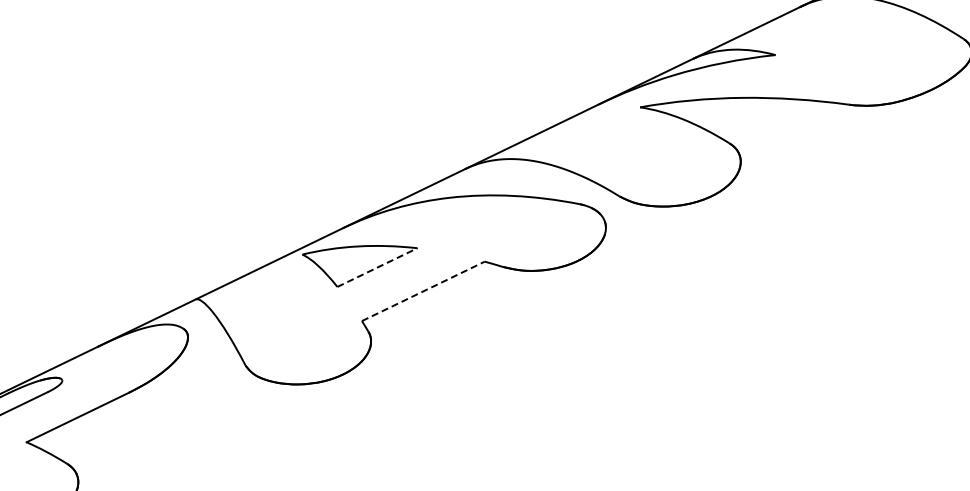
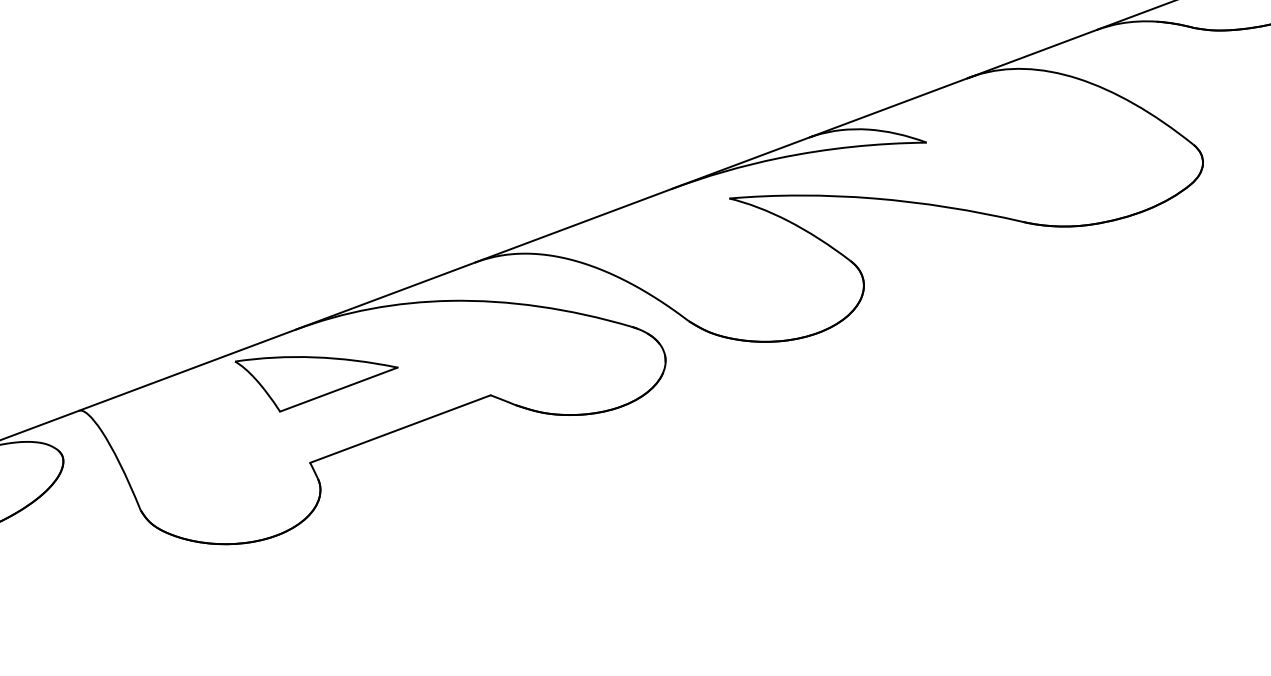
line: (377, 267) -> (339, 389), dashed -> solid
line: (423, 291) -> (400, 429), dashed -> solid

